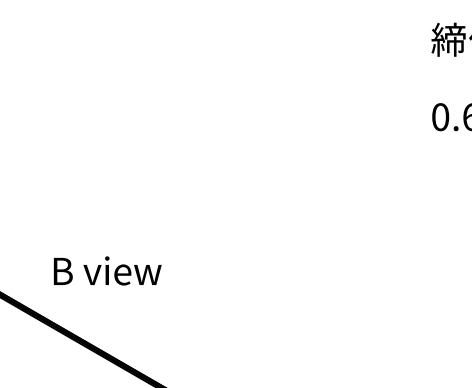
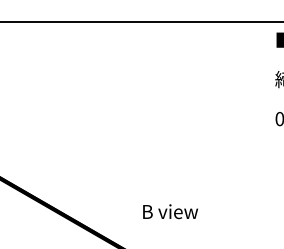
text: (107, 270) -> (170, 211), moved

